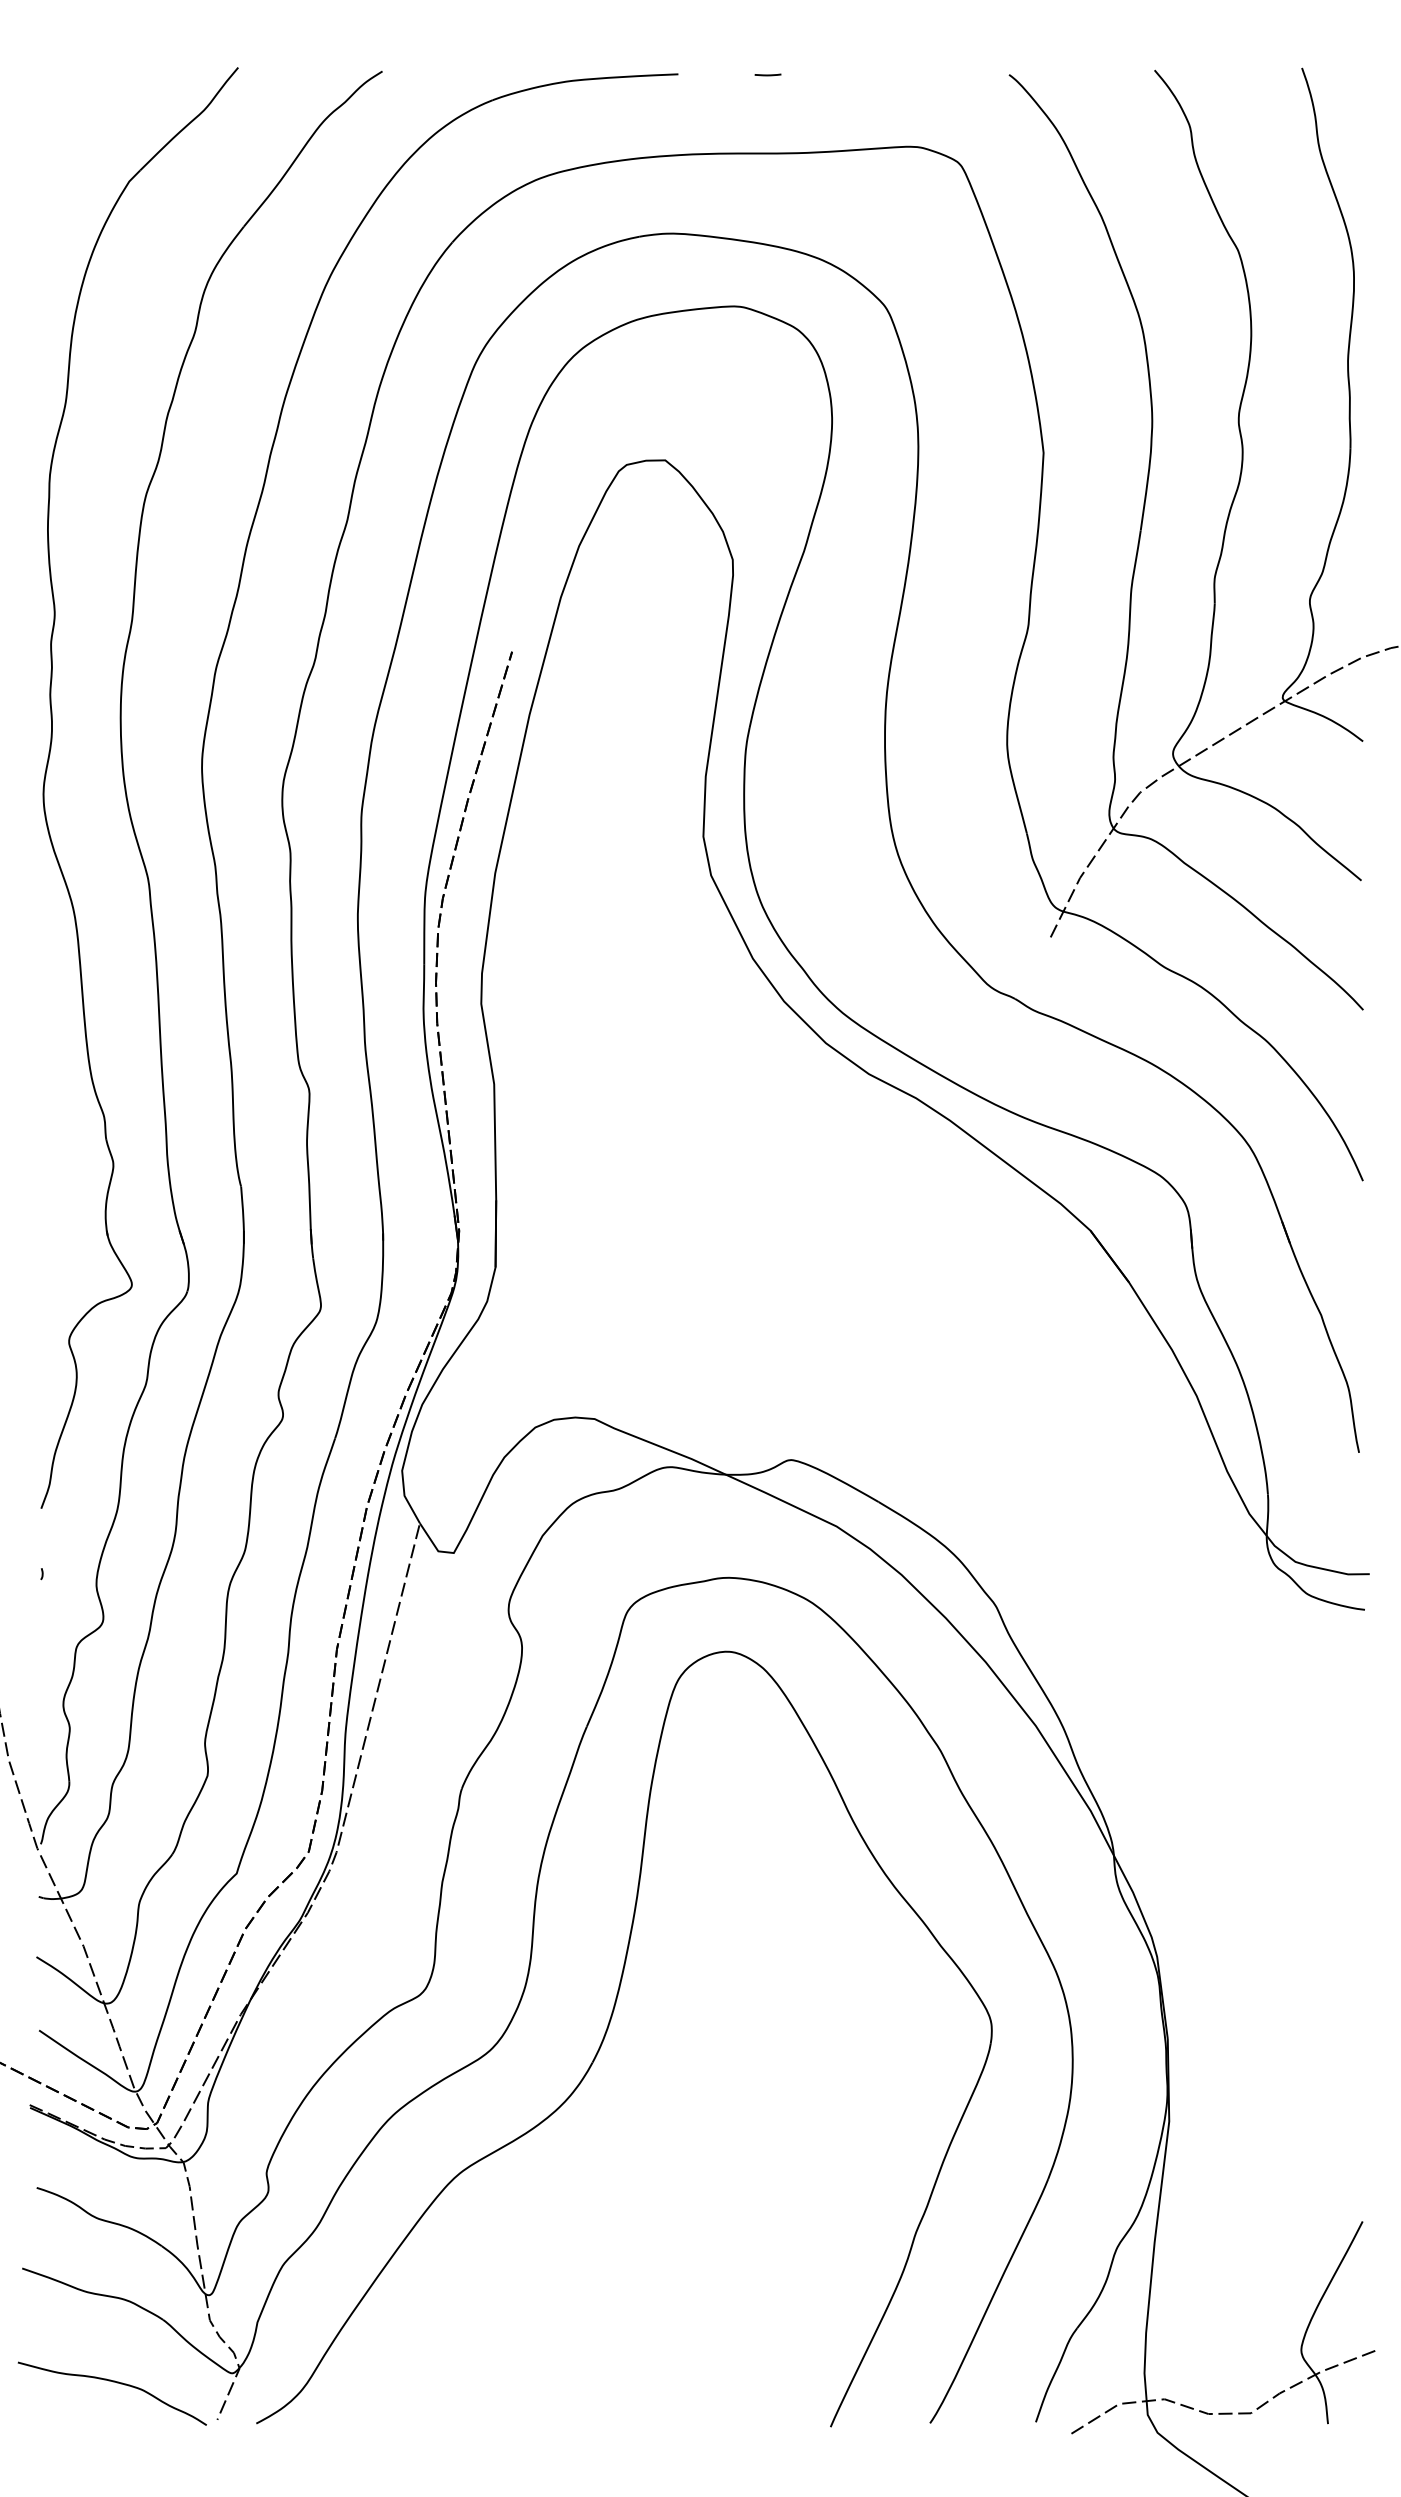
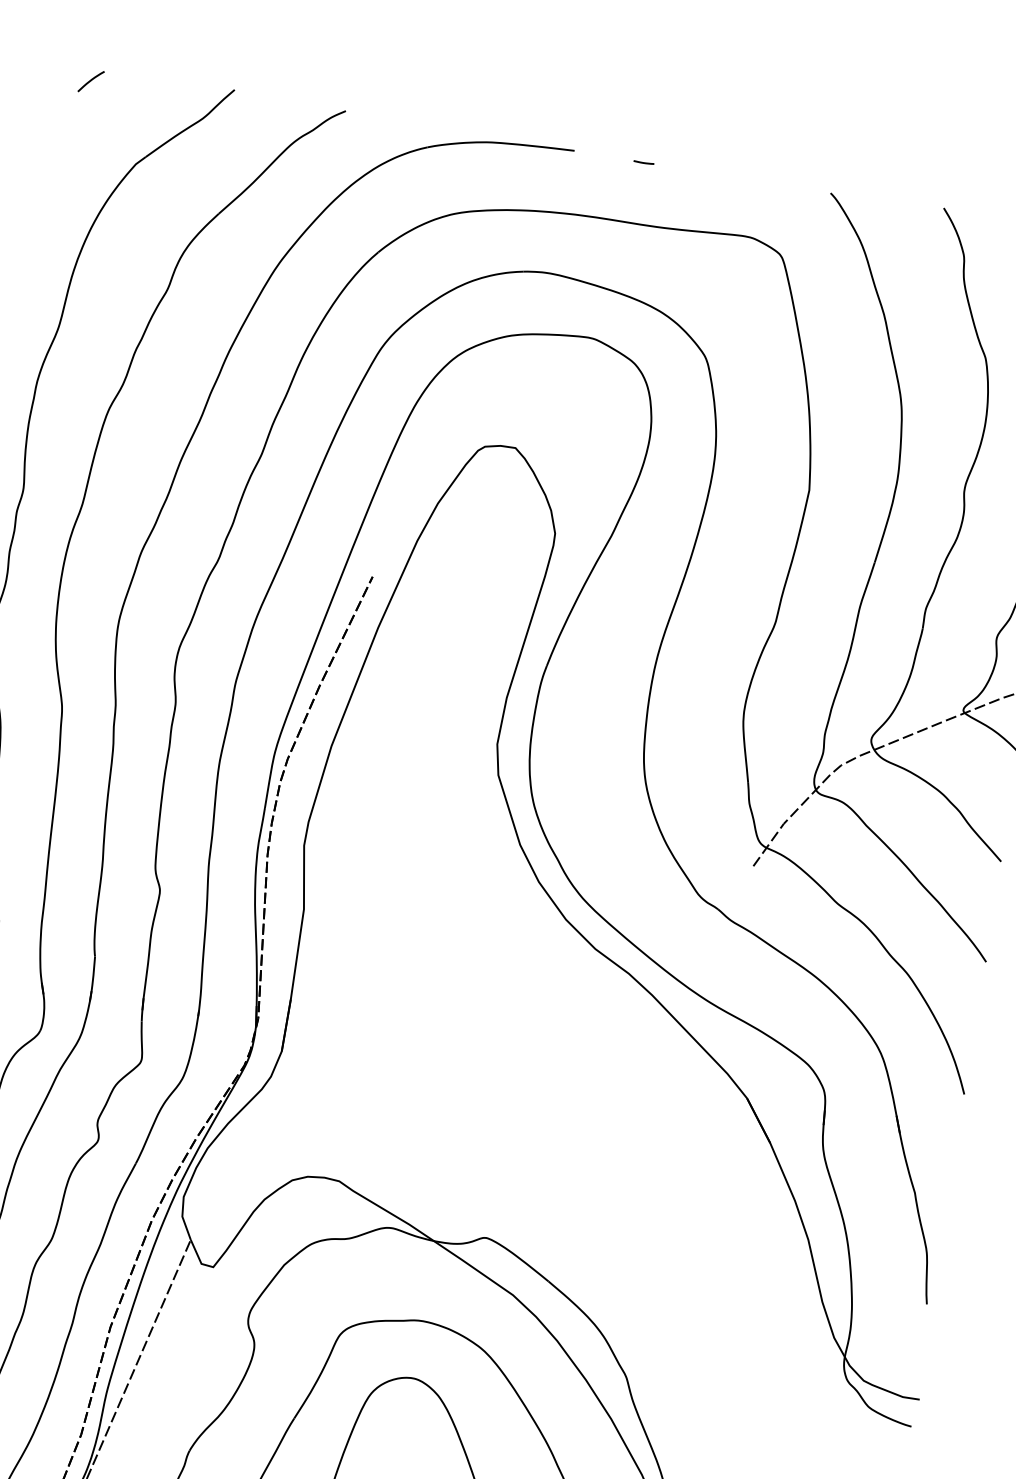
curve: (56, 85) -> (91, 80), added

